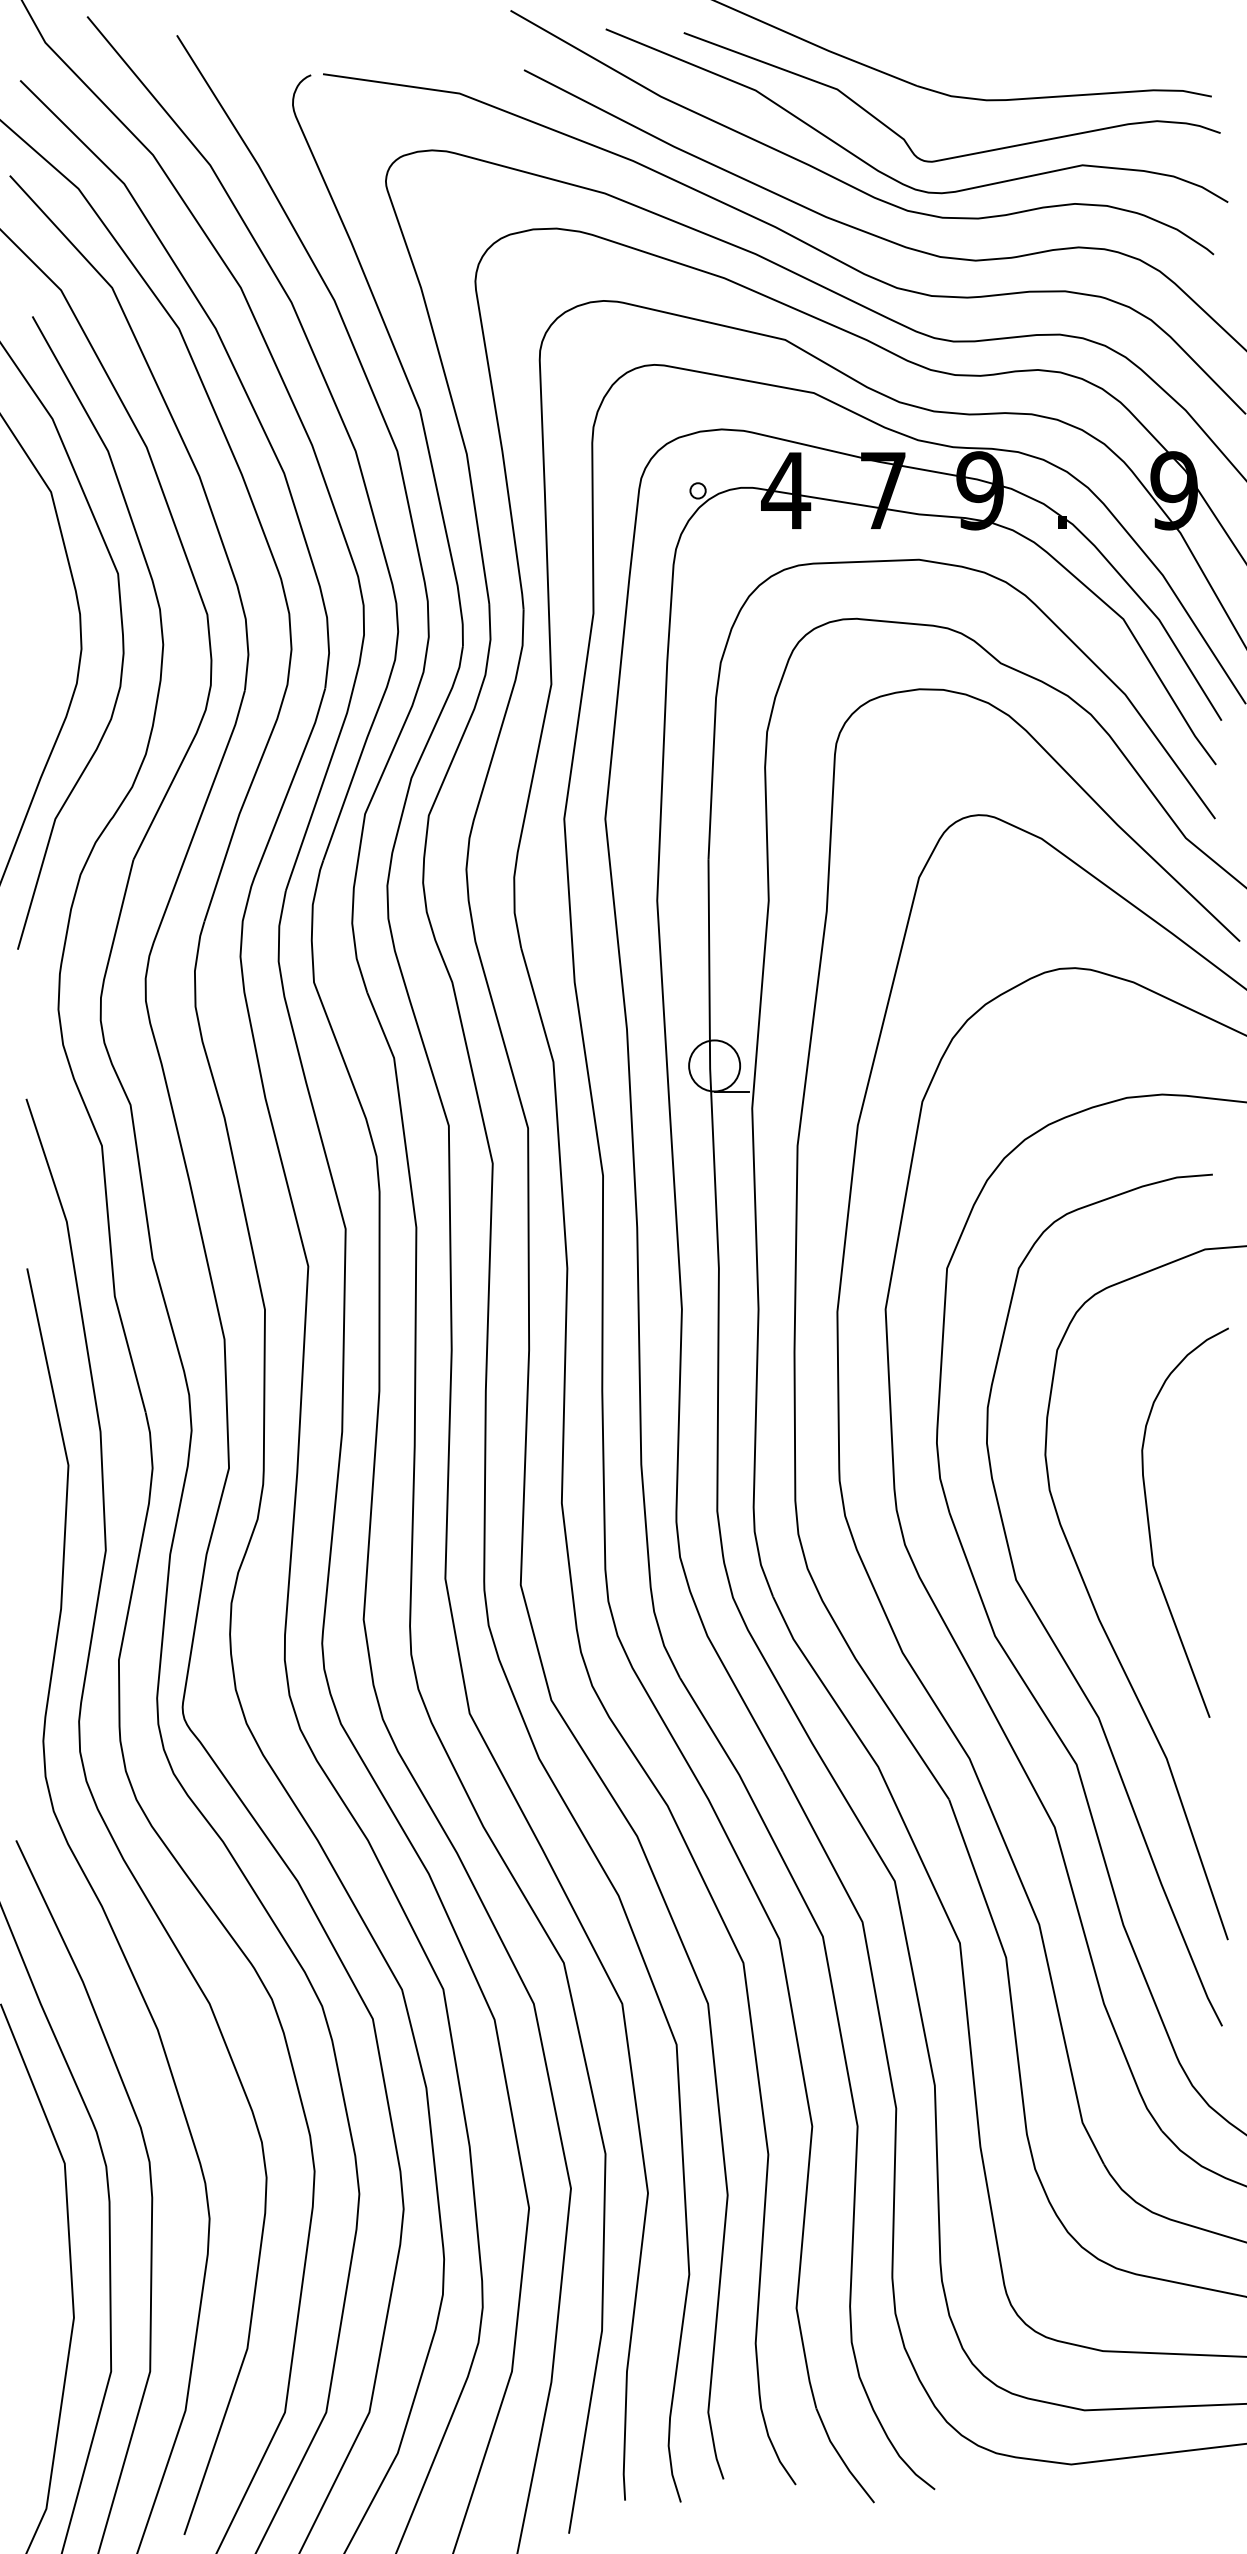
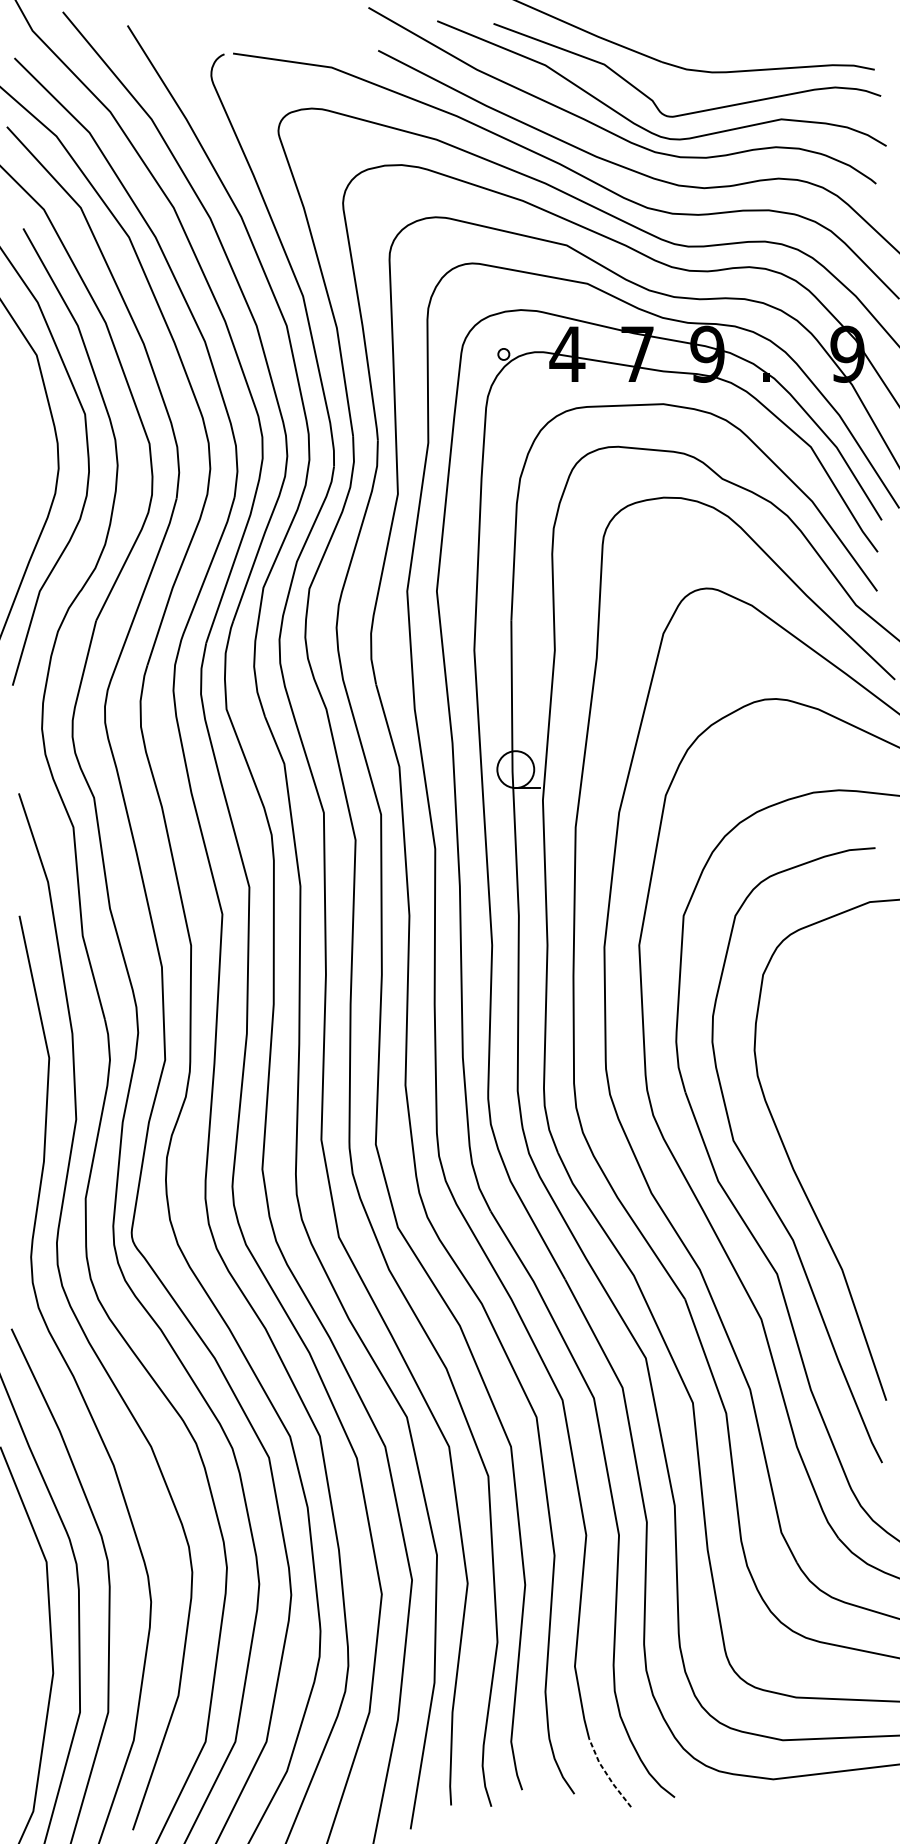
curve: (1150, 1529) -> (830, 1104), removed
line: (841, 2457) -> (607, 1774), solid -> dashed

